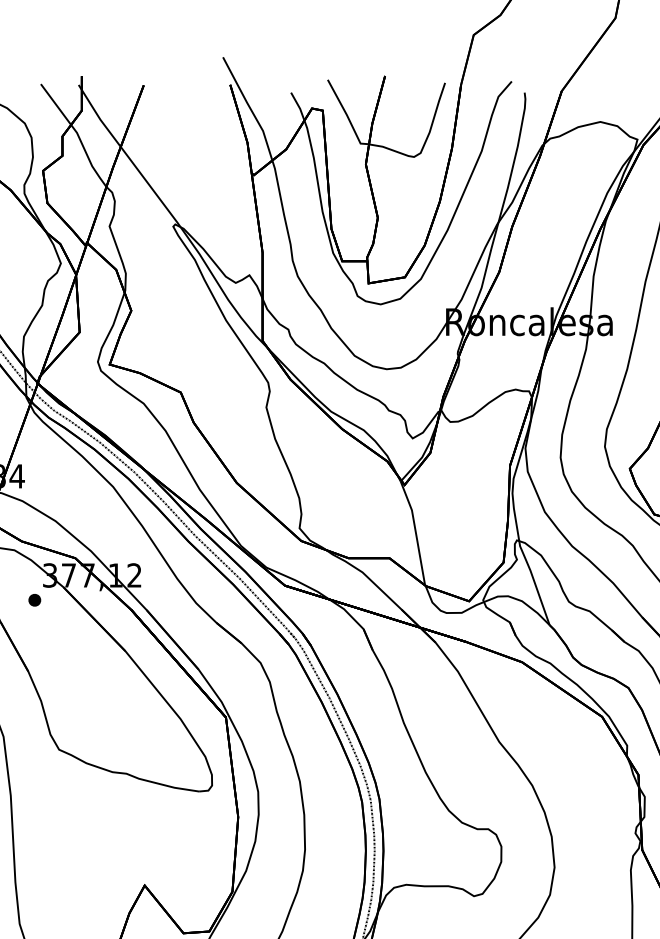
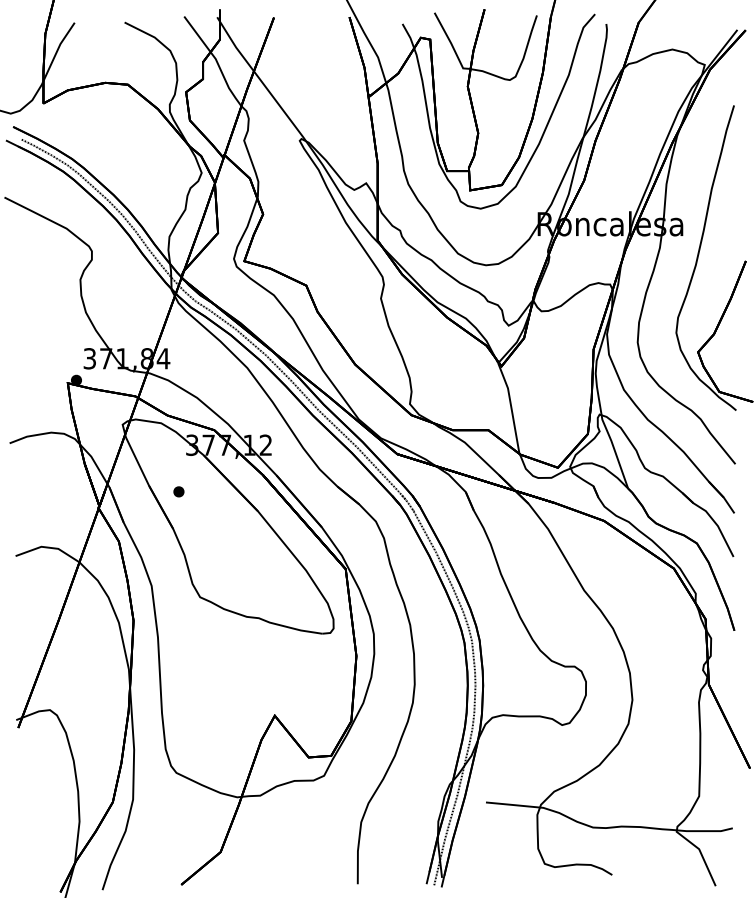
part: (34, 599) -> (178, 491), moved

